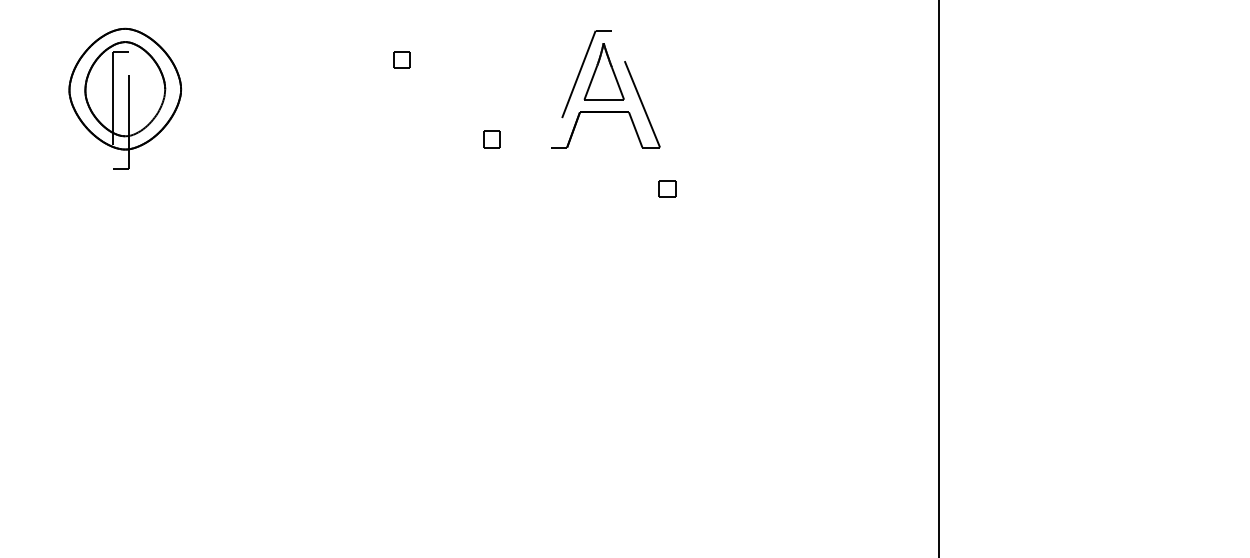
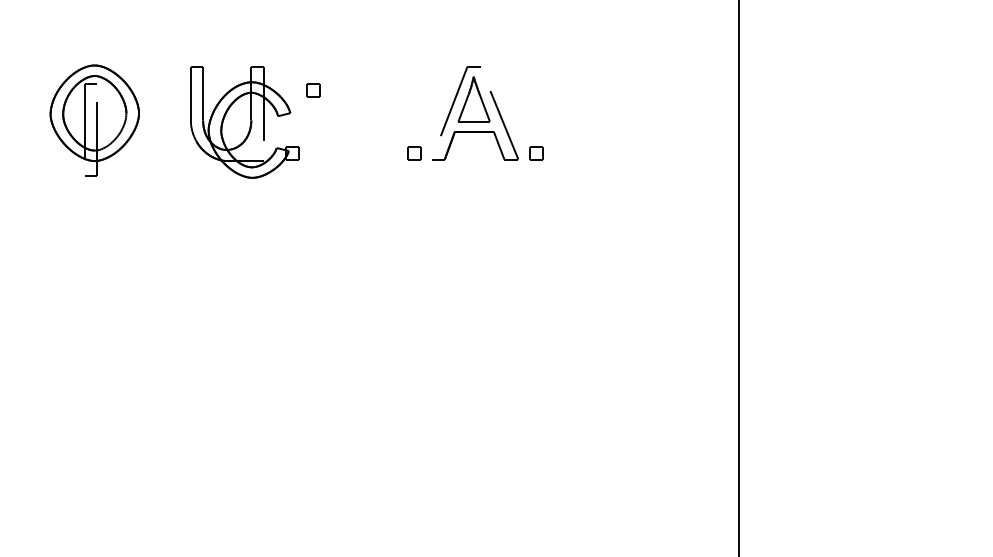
part: (314, 100) -> (244, 122), added
part: (492, 139) -> (414, 153), moved
part: (667, 189) -> (536, 153), moved

